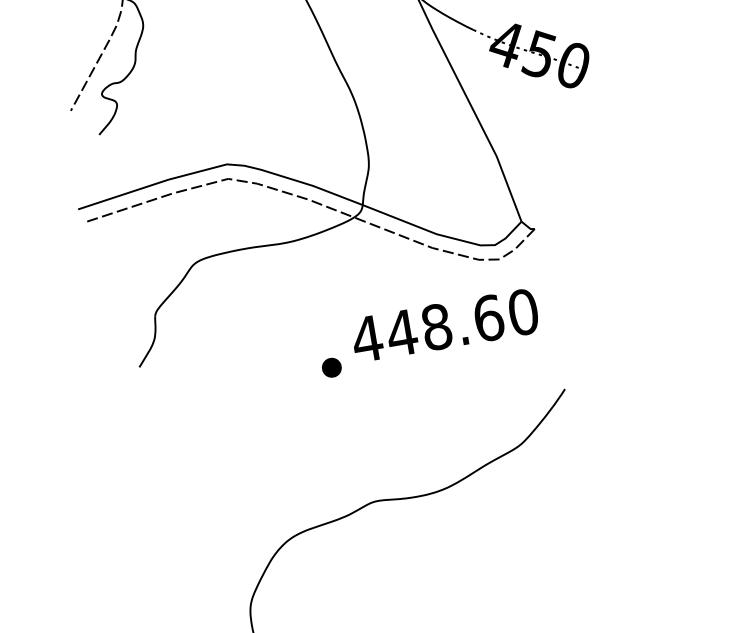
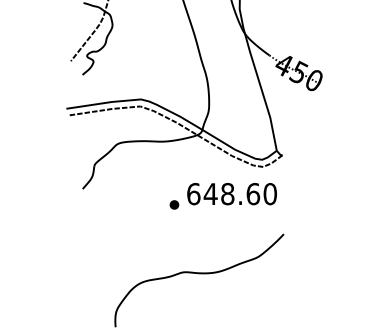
text: (367, 339) -> (193, 194), 448.60 -> 648.60

